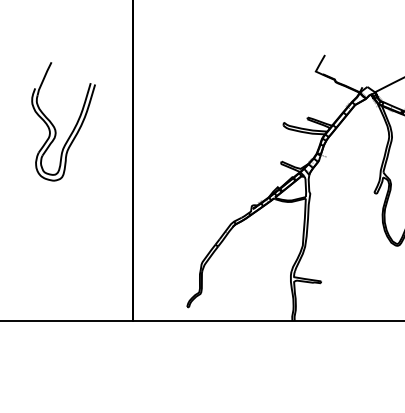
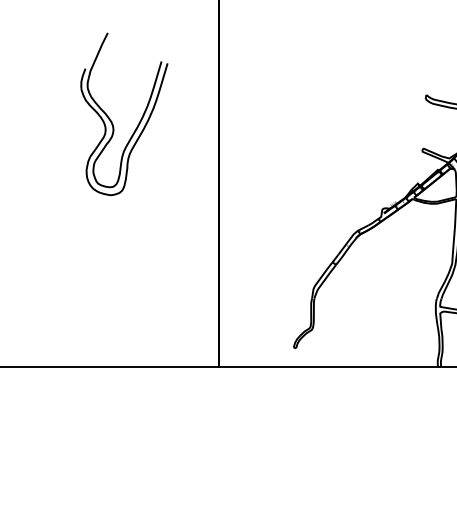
part: (54, 125) -> (111, 119), moved

